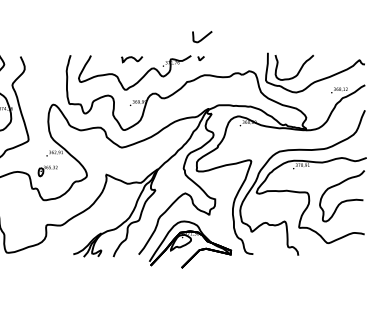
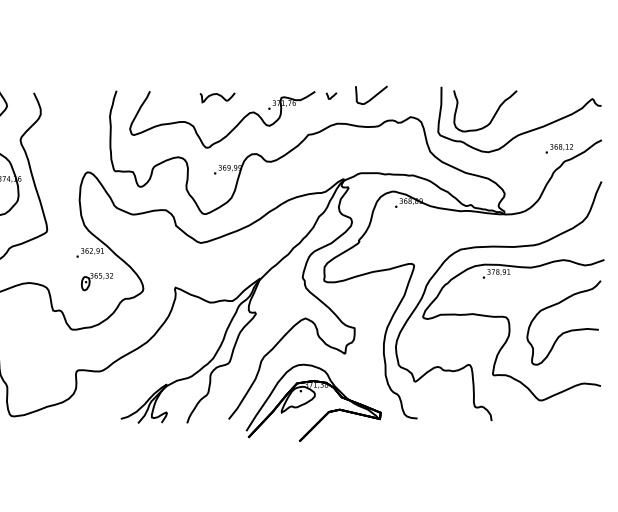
curve: (203, 37) -> (373, 96), moved
part: (47, 171) -> (96, 282), moved

